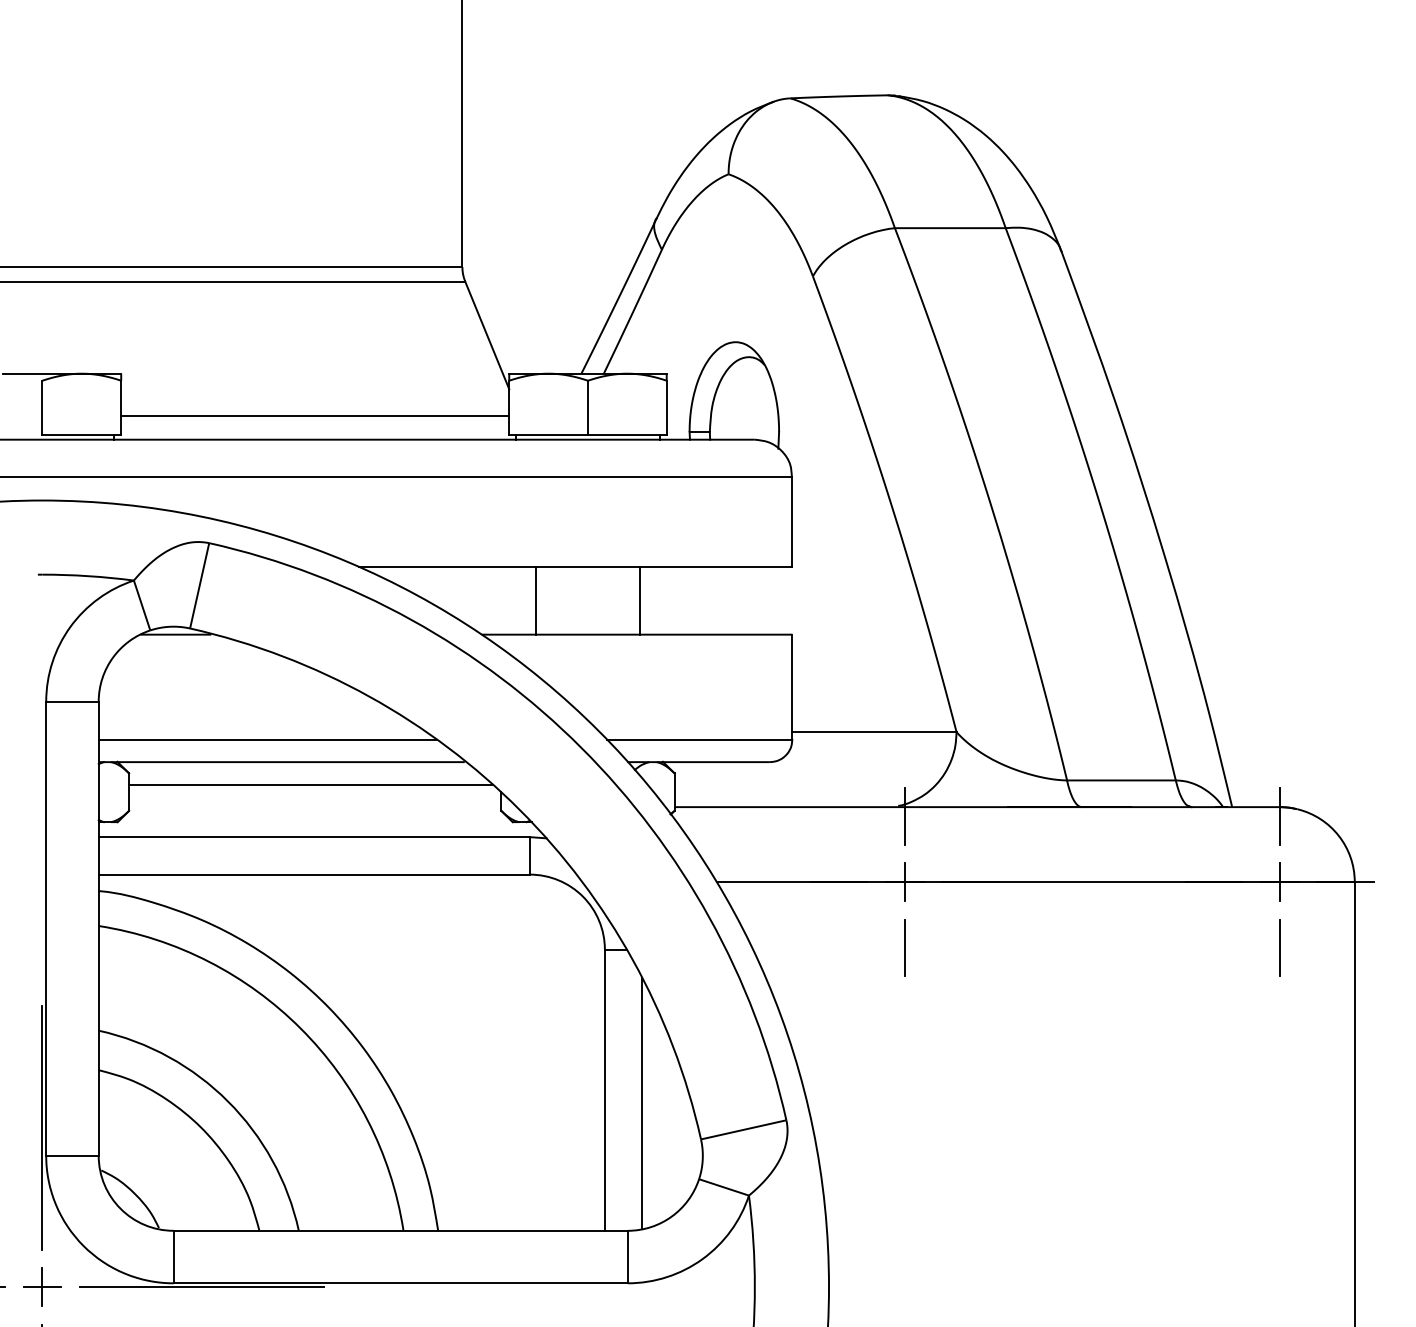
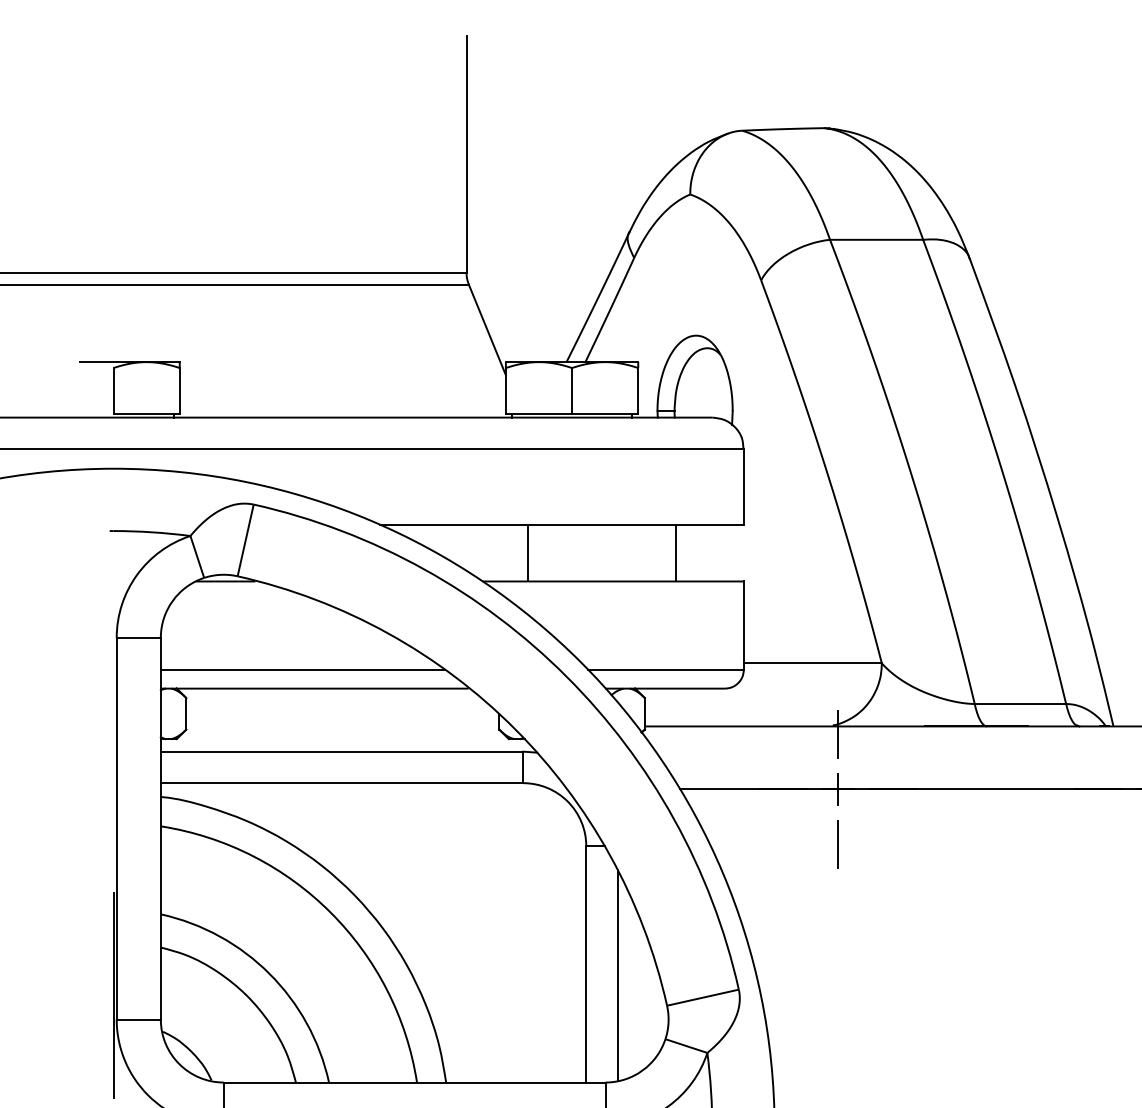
line: (315, 416) -> (343, 398), removed
line: (640, 600) -> (675, 552), moved
line: (311, 784) -> (339, 707), removed

